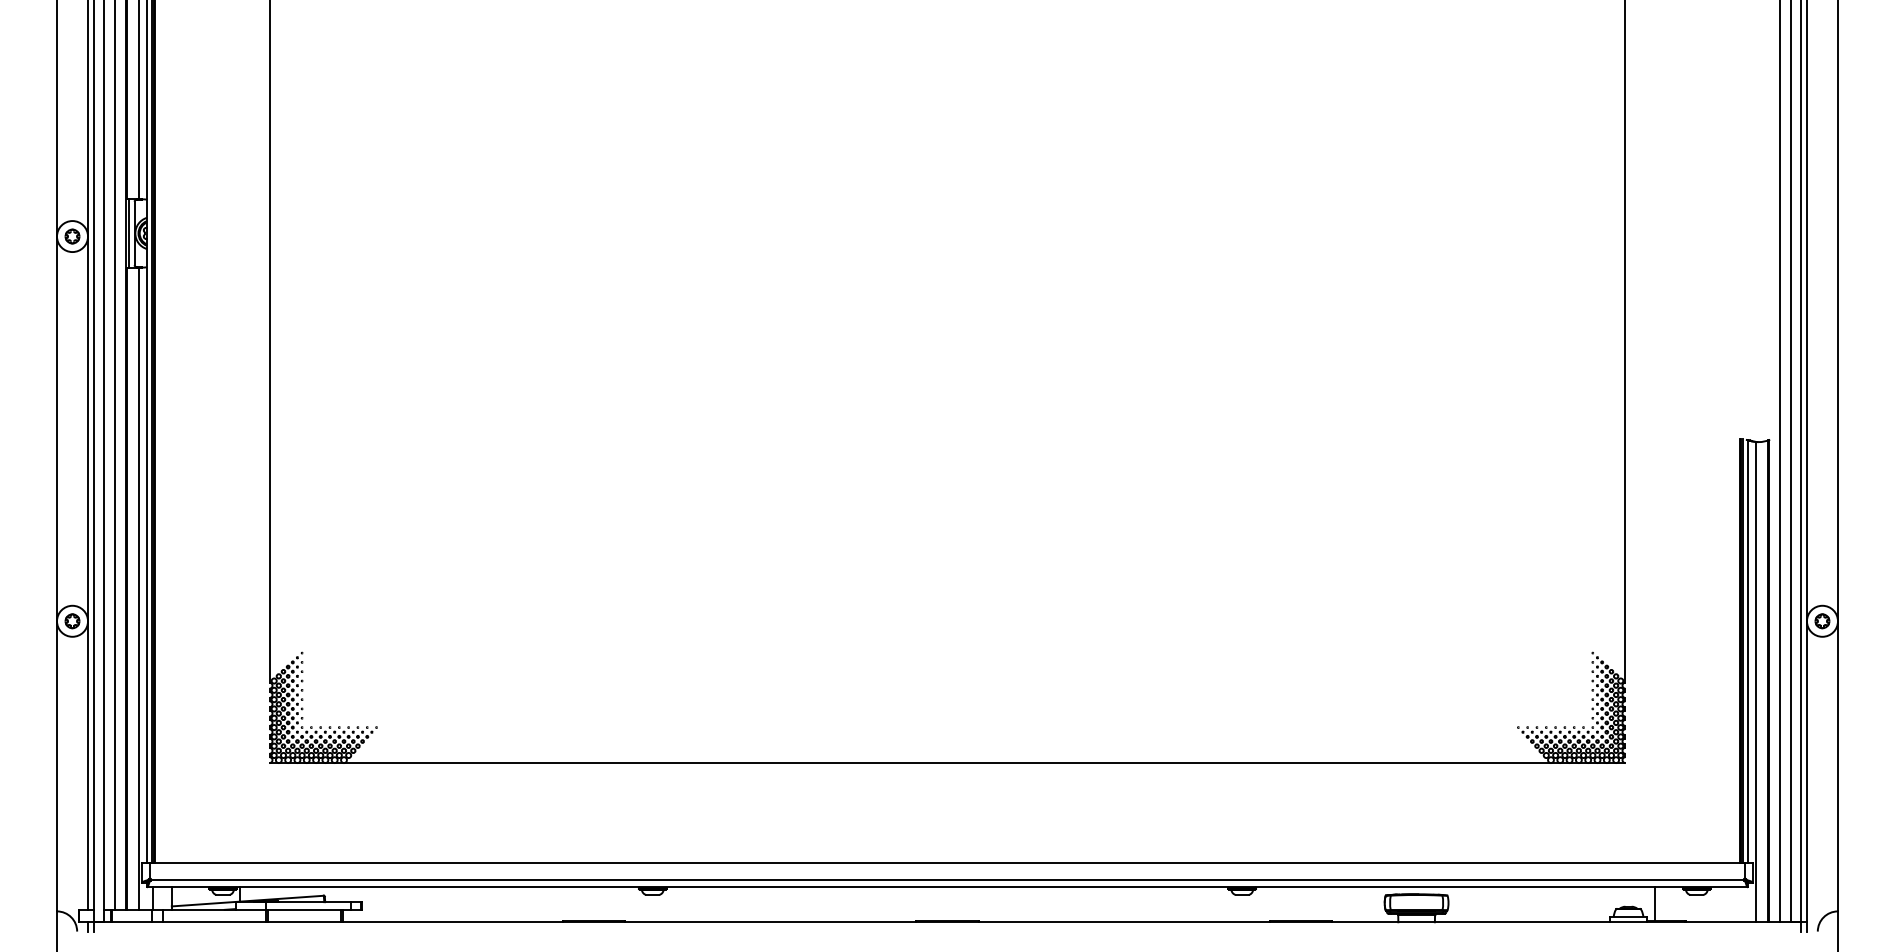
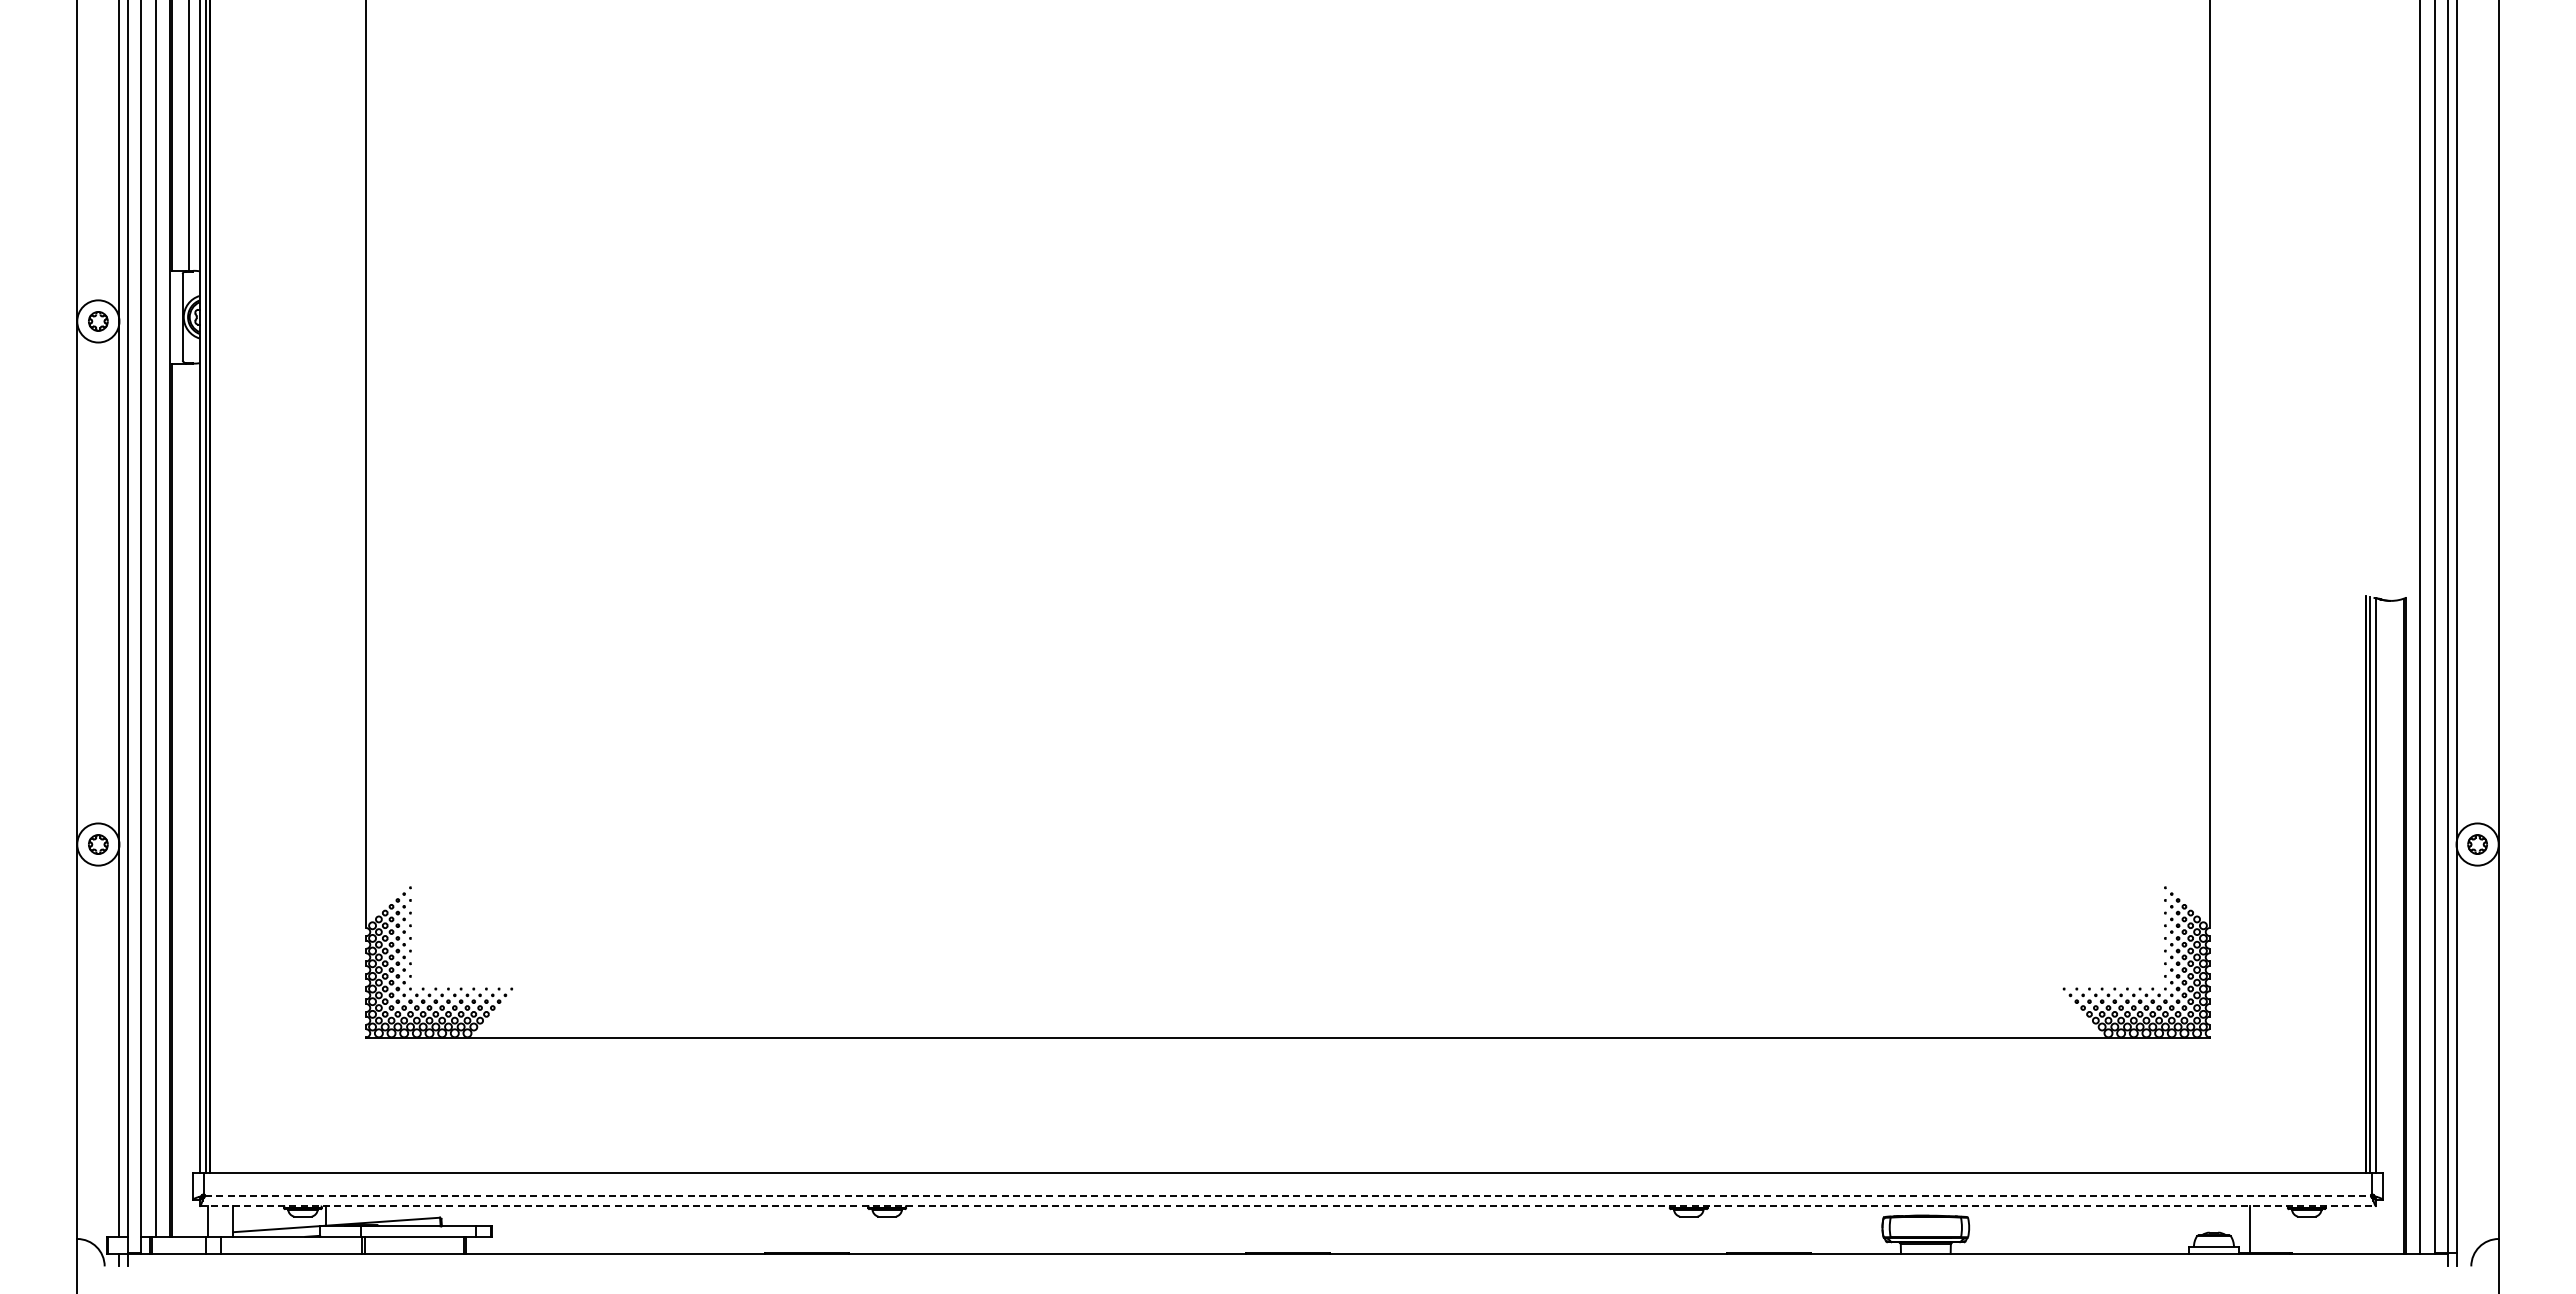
line: (129, 232) -> (175, 316), removed
line: (138, 588) -> (188, 799), removed
line: (1756, 681) -> (2387, 926), removed
line: (947, 879) -> (1287, 1195), solid -> dashed
line: (947, 887) -> (1288, 1206), solid -> dashed

